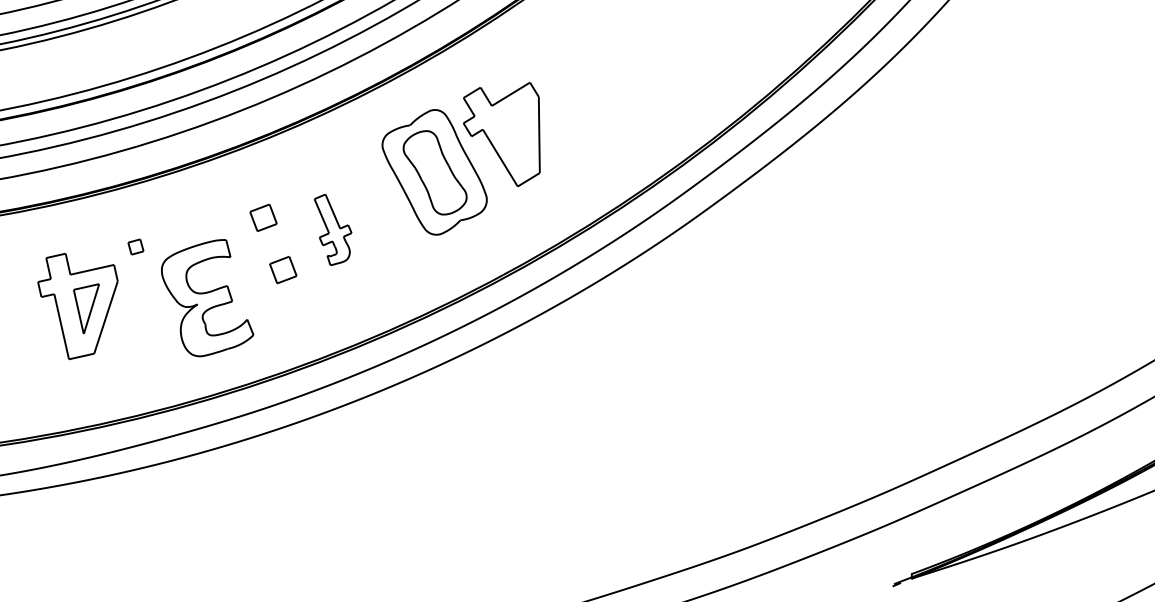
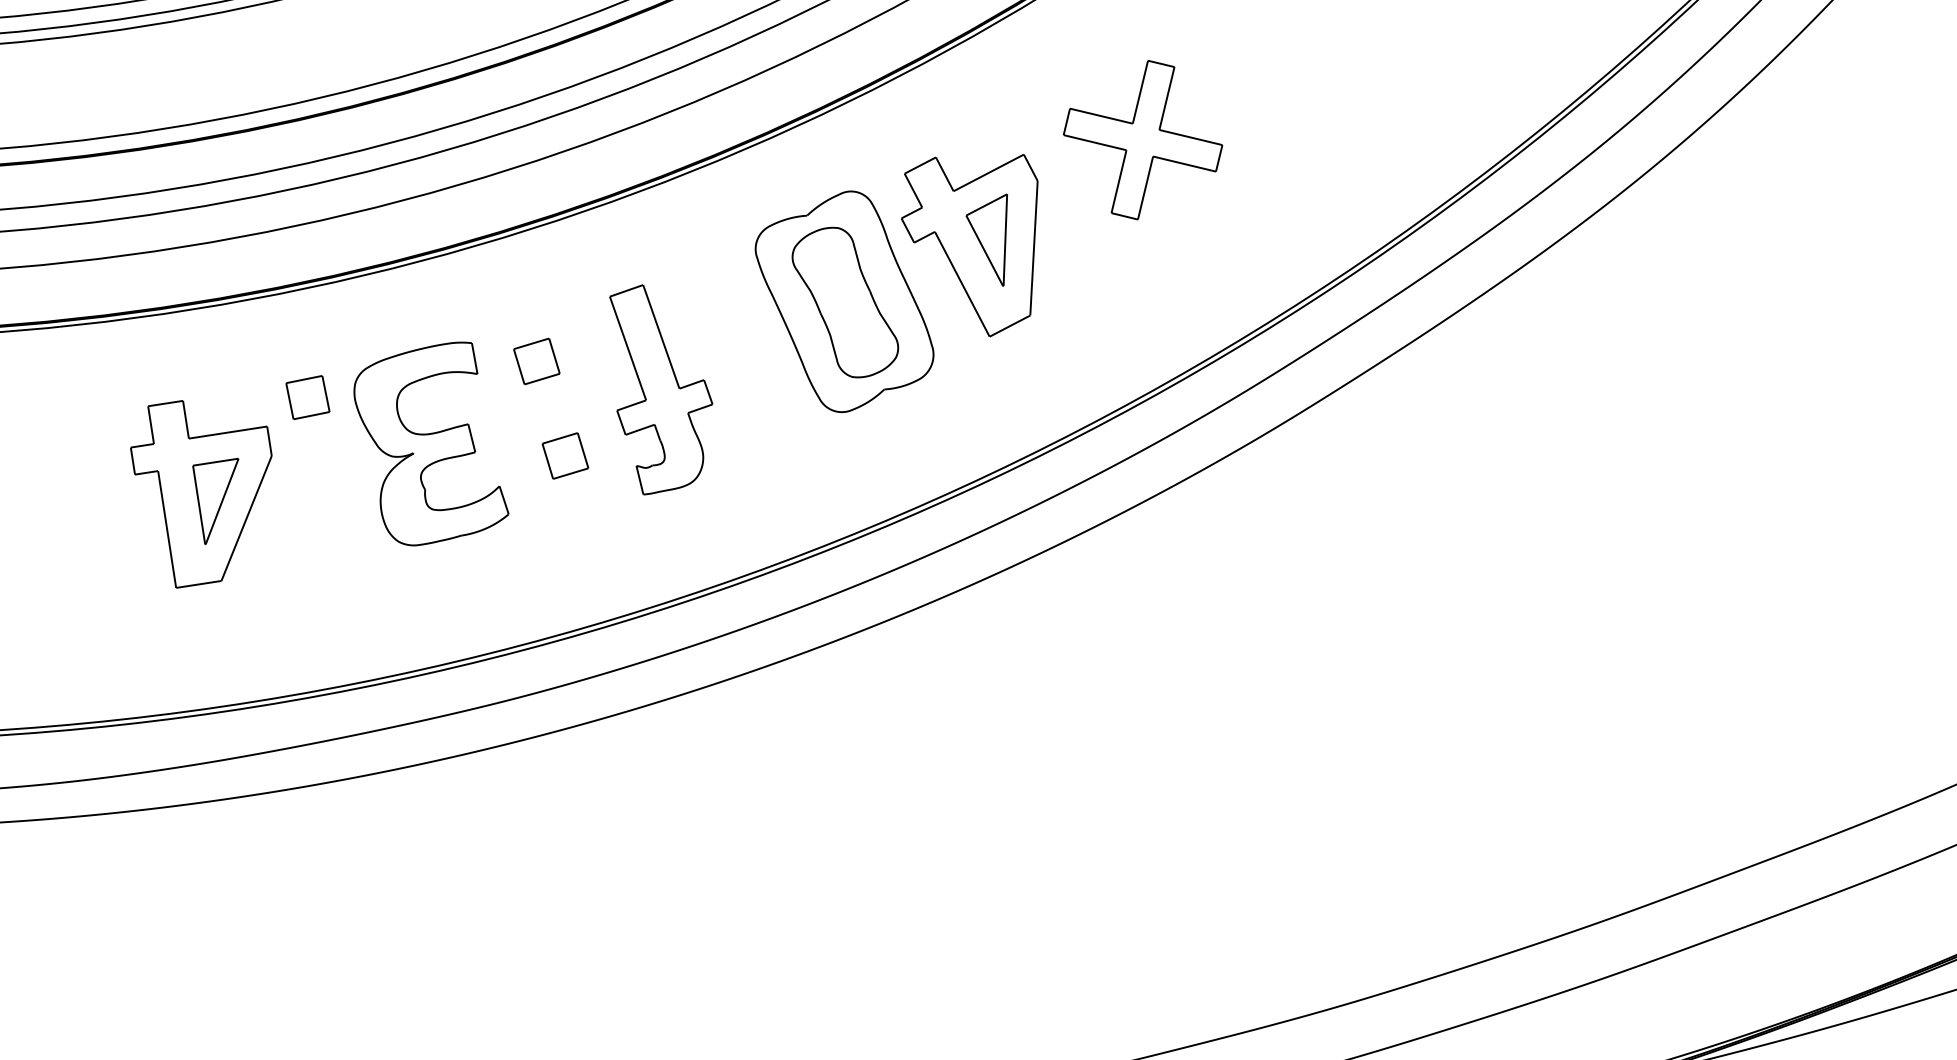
part: (596, 69) -> (1142, 139), added
part: (511, 131) -> (985, 238), added
part: (332, 229) -> (657, 390), size x1.67
part: (135, 246) -> (307, 396), size x1.67
part: (207, 298) -> (431, 444), moved

